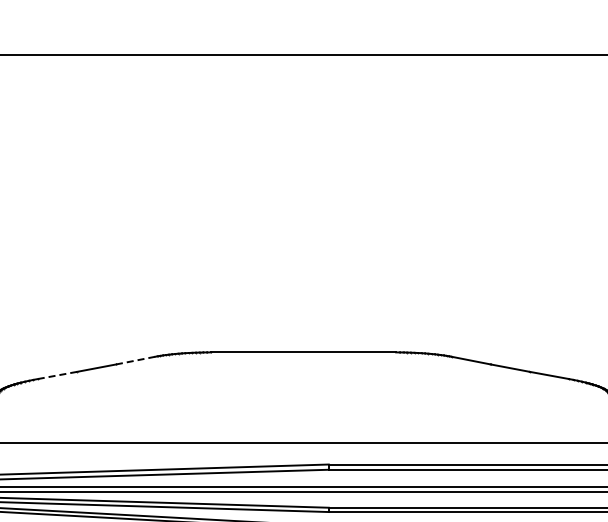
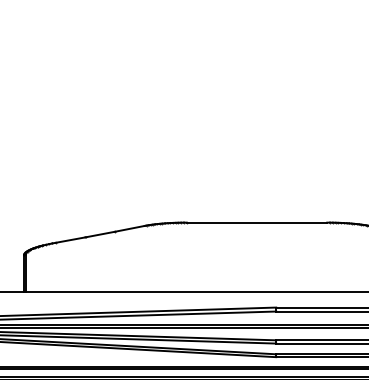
line: (135, 360) -> (129, 228), dashed -> solid
line: (57, 375) -> (70, 240), dashed -> solid

